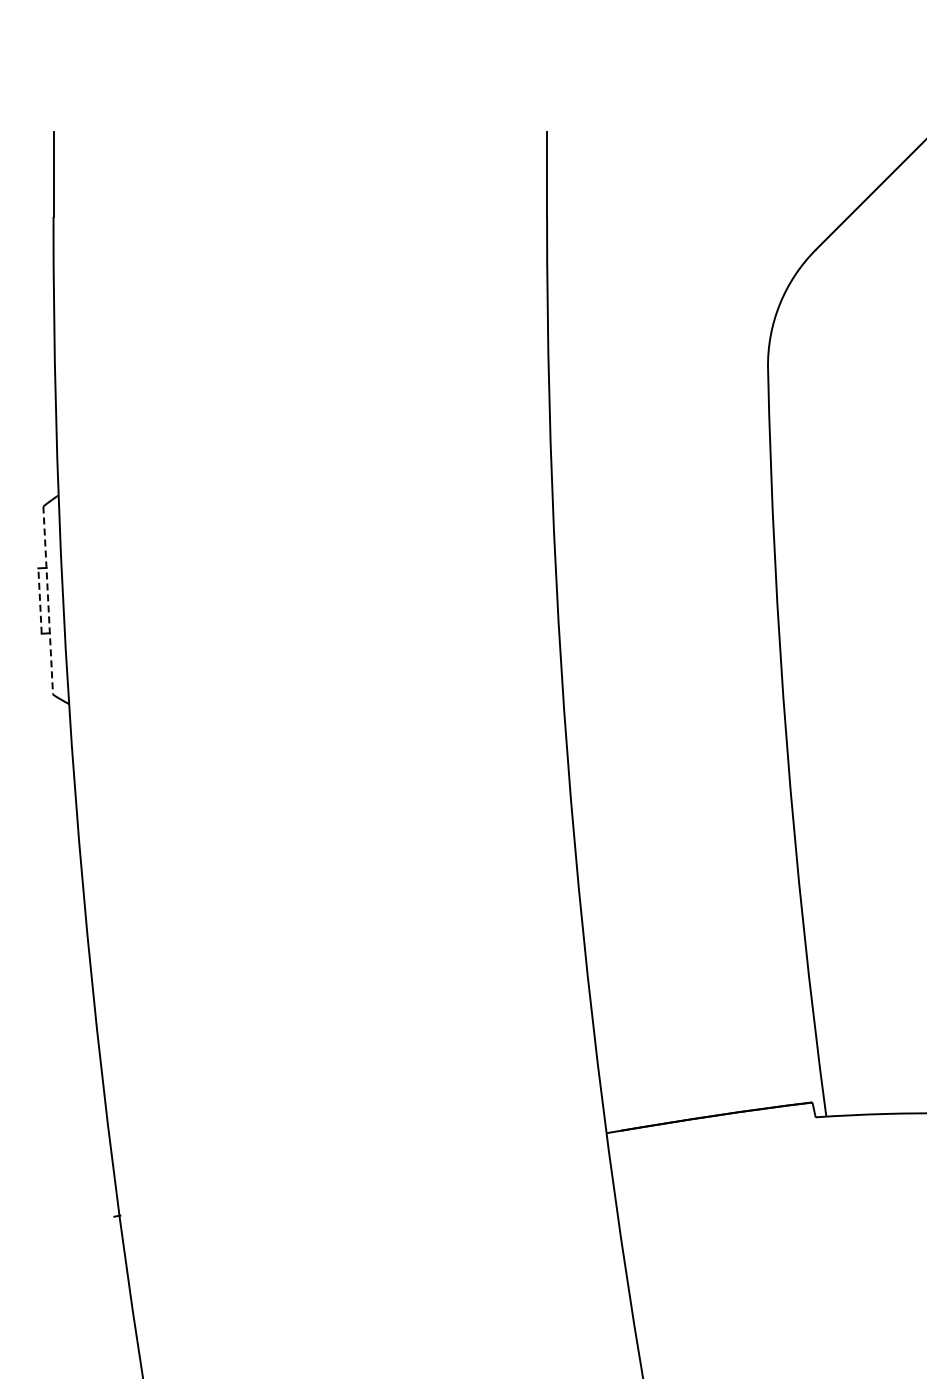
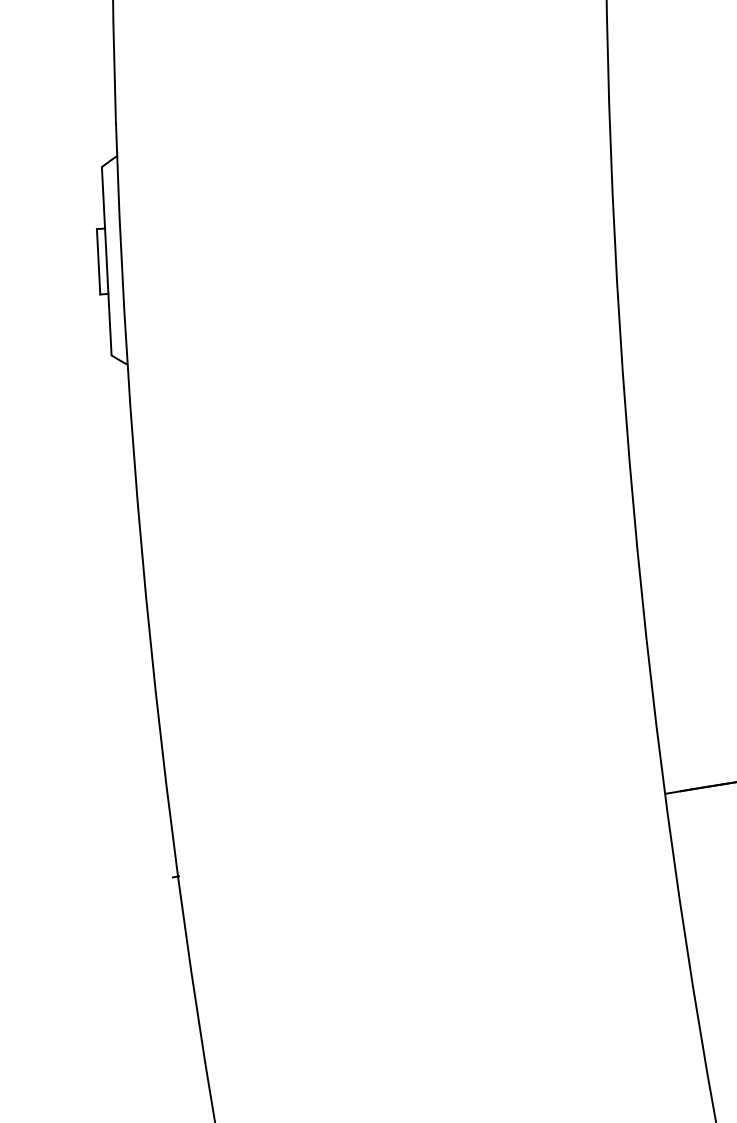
line: (40, 601) -> (99, 262), dashed -> solid
line: (48, 601) -> (107, 262), dashed -> solid

